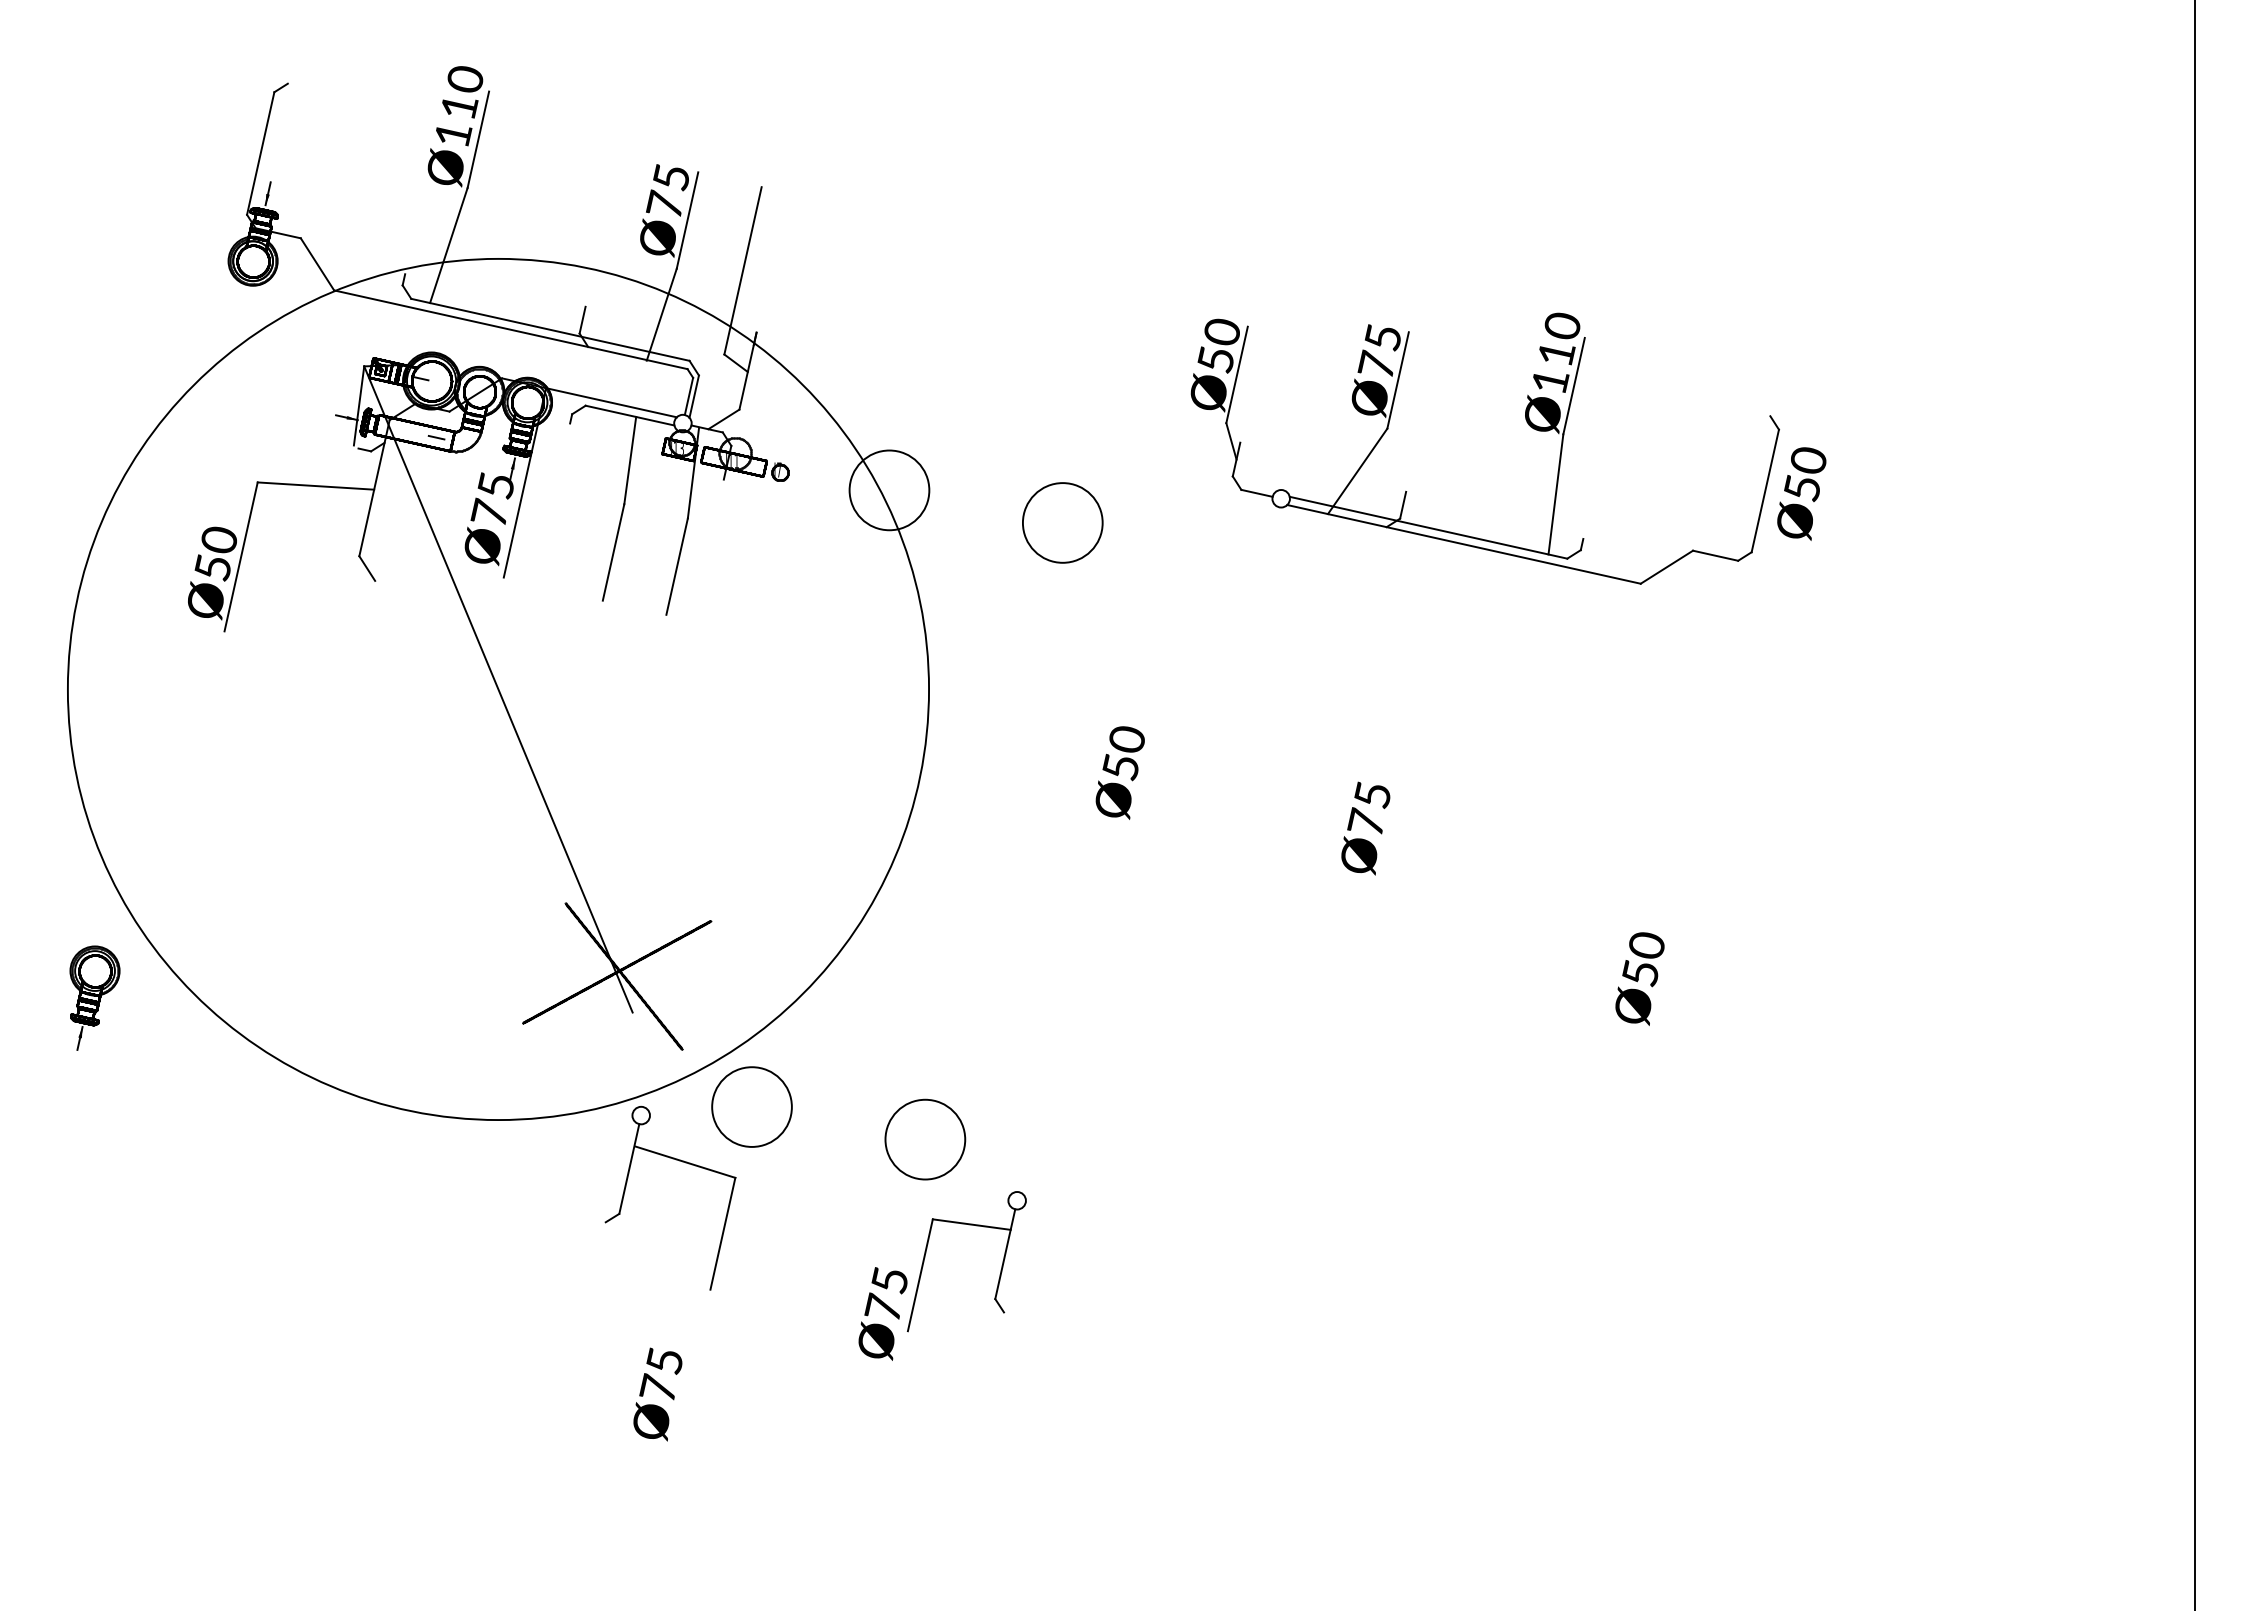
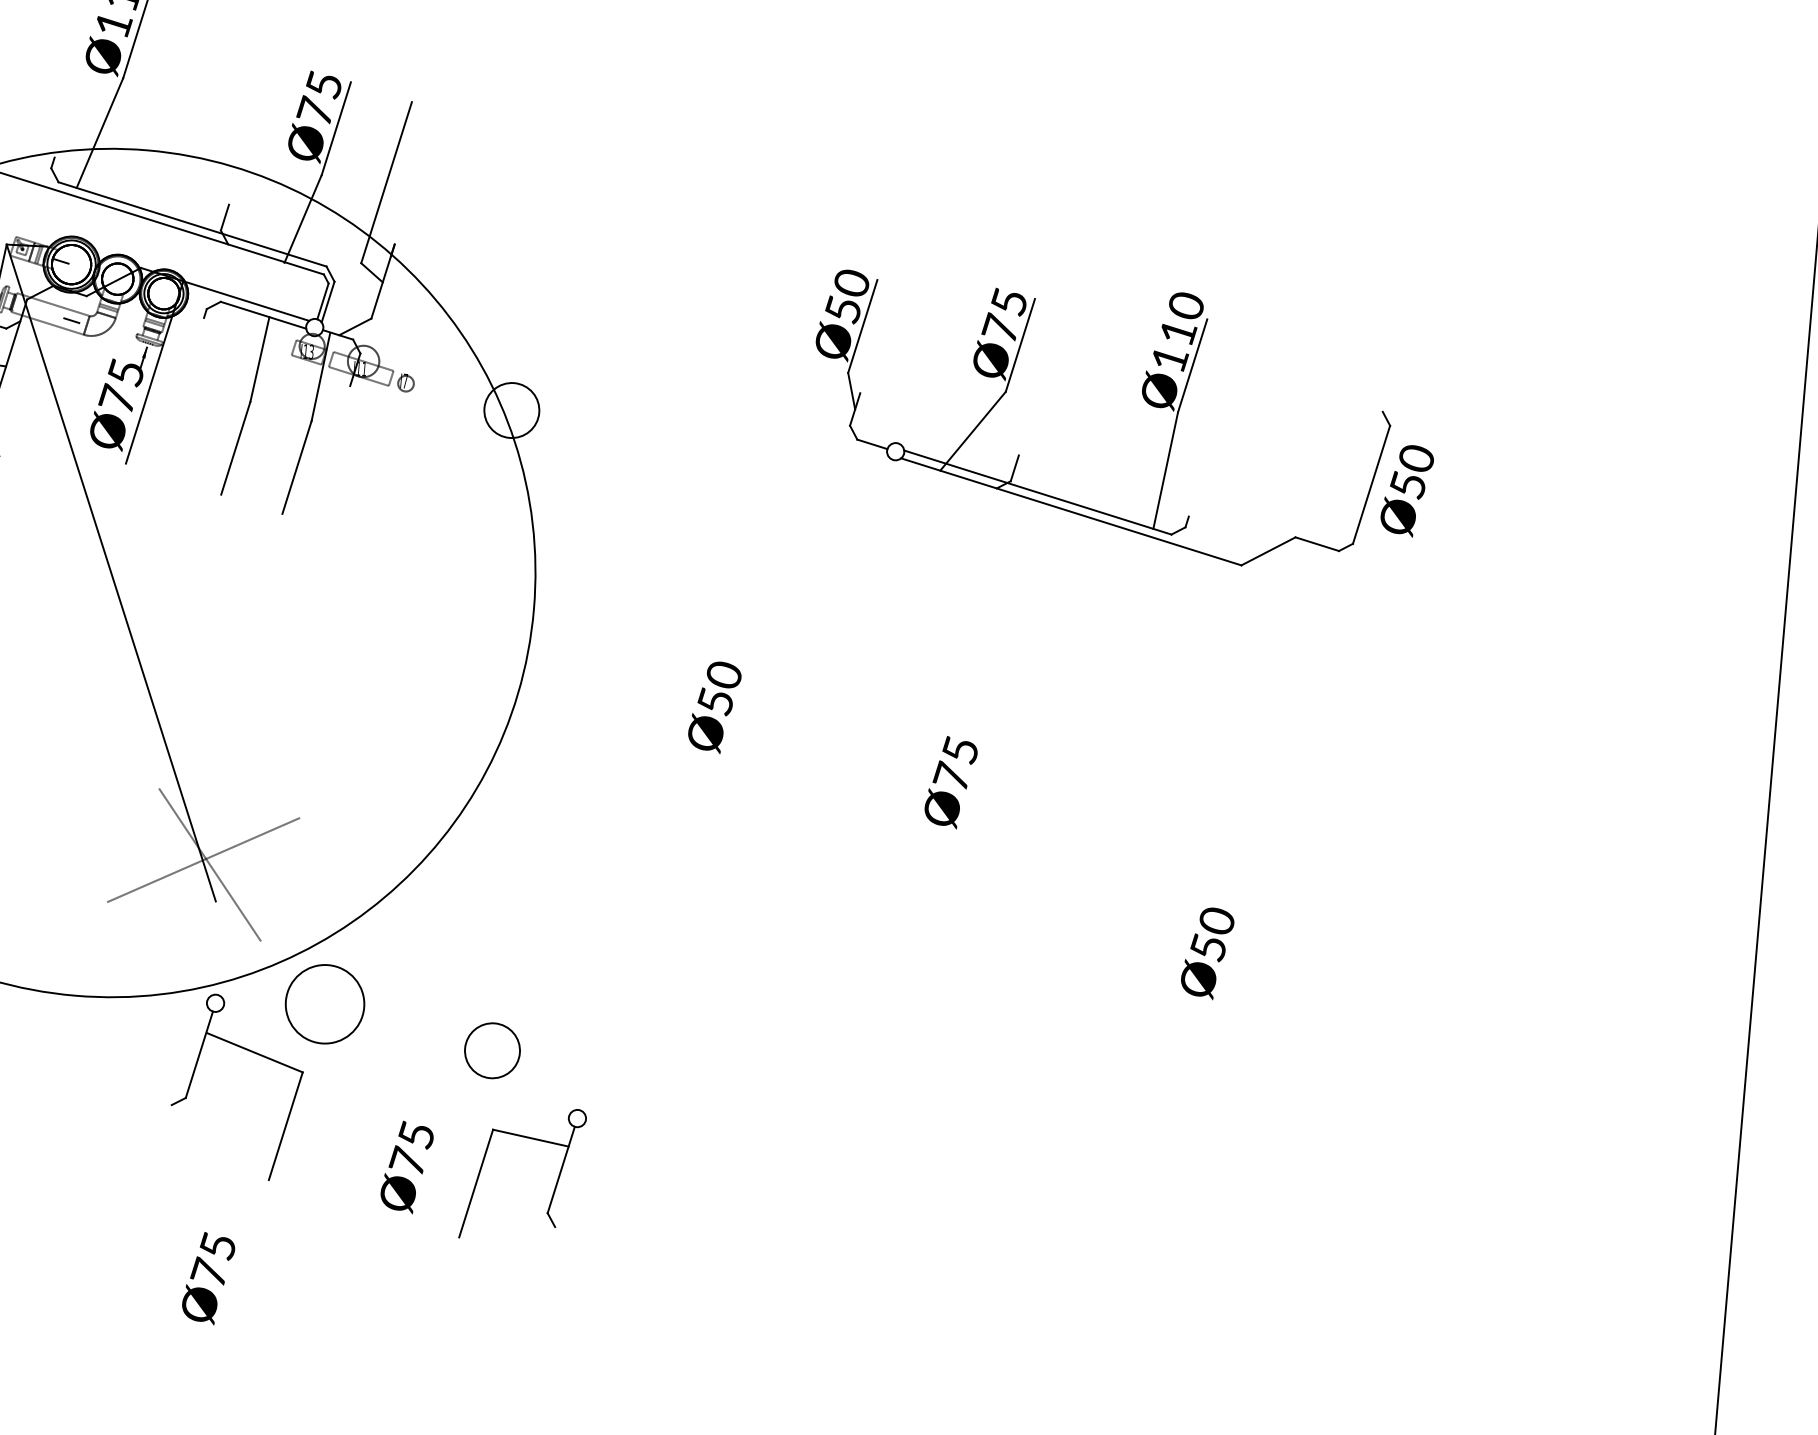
circle: (889, 490) -> (511, 410), size x0.7
circle: (1062, 522) -> (679, 456), removed
circle: (925, 1139) -> (492, 1050), size x0.7
text: (882, 1313) -> (406, 1166), moved

